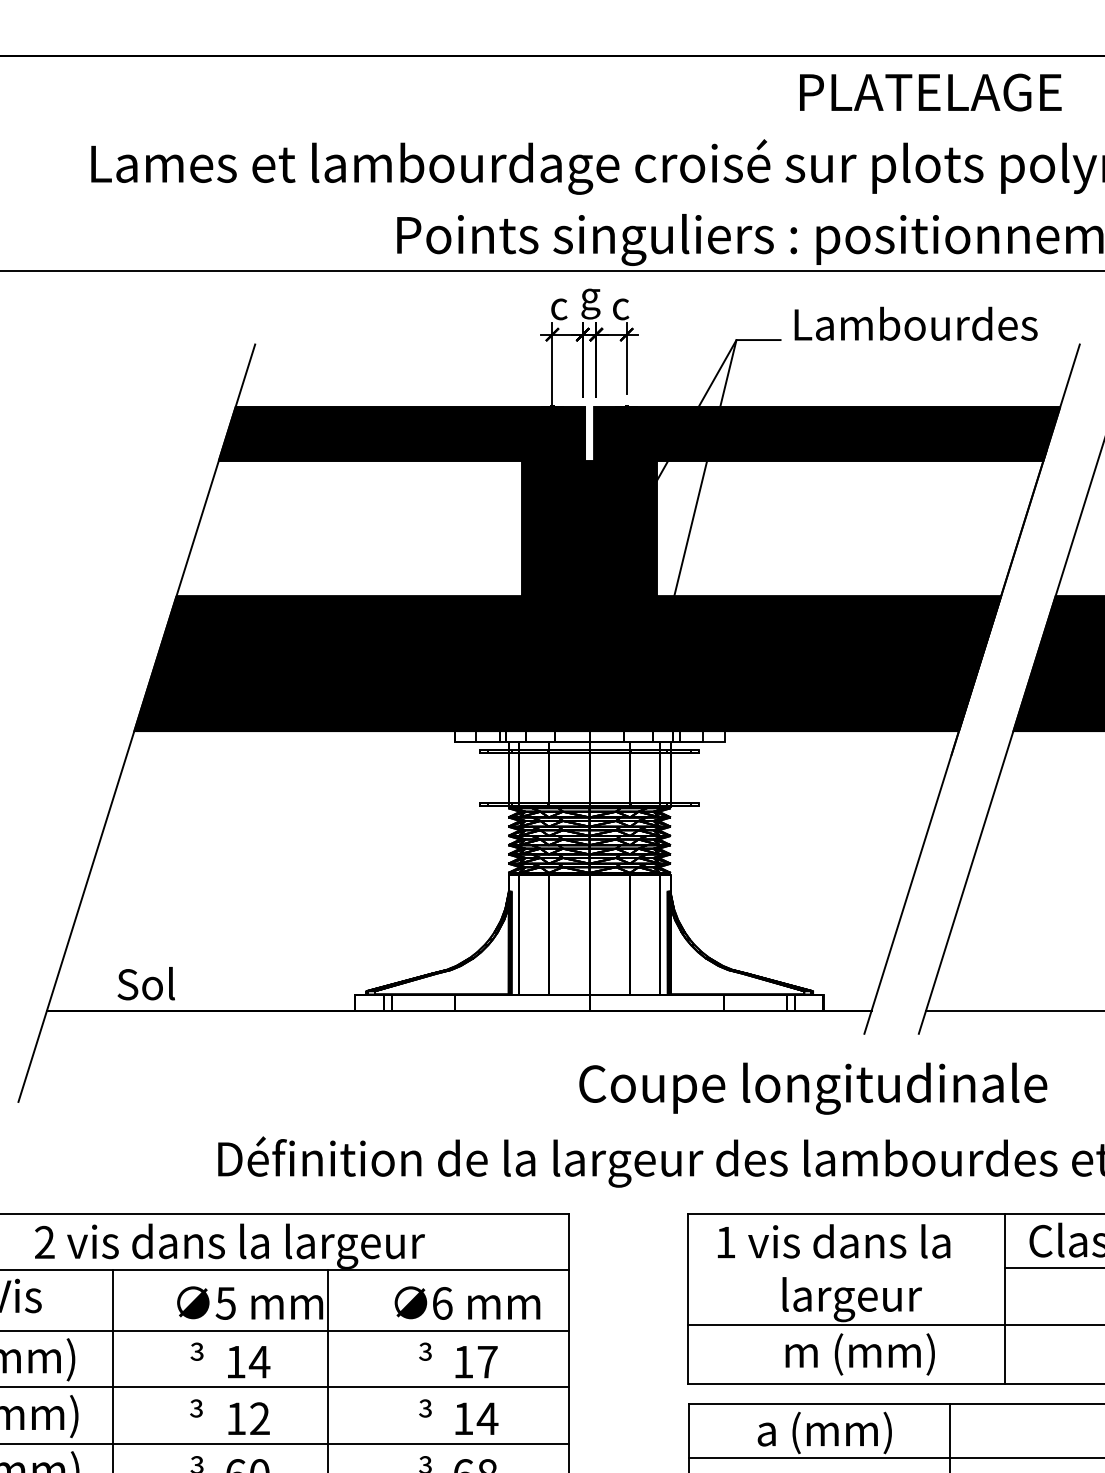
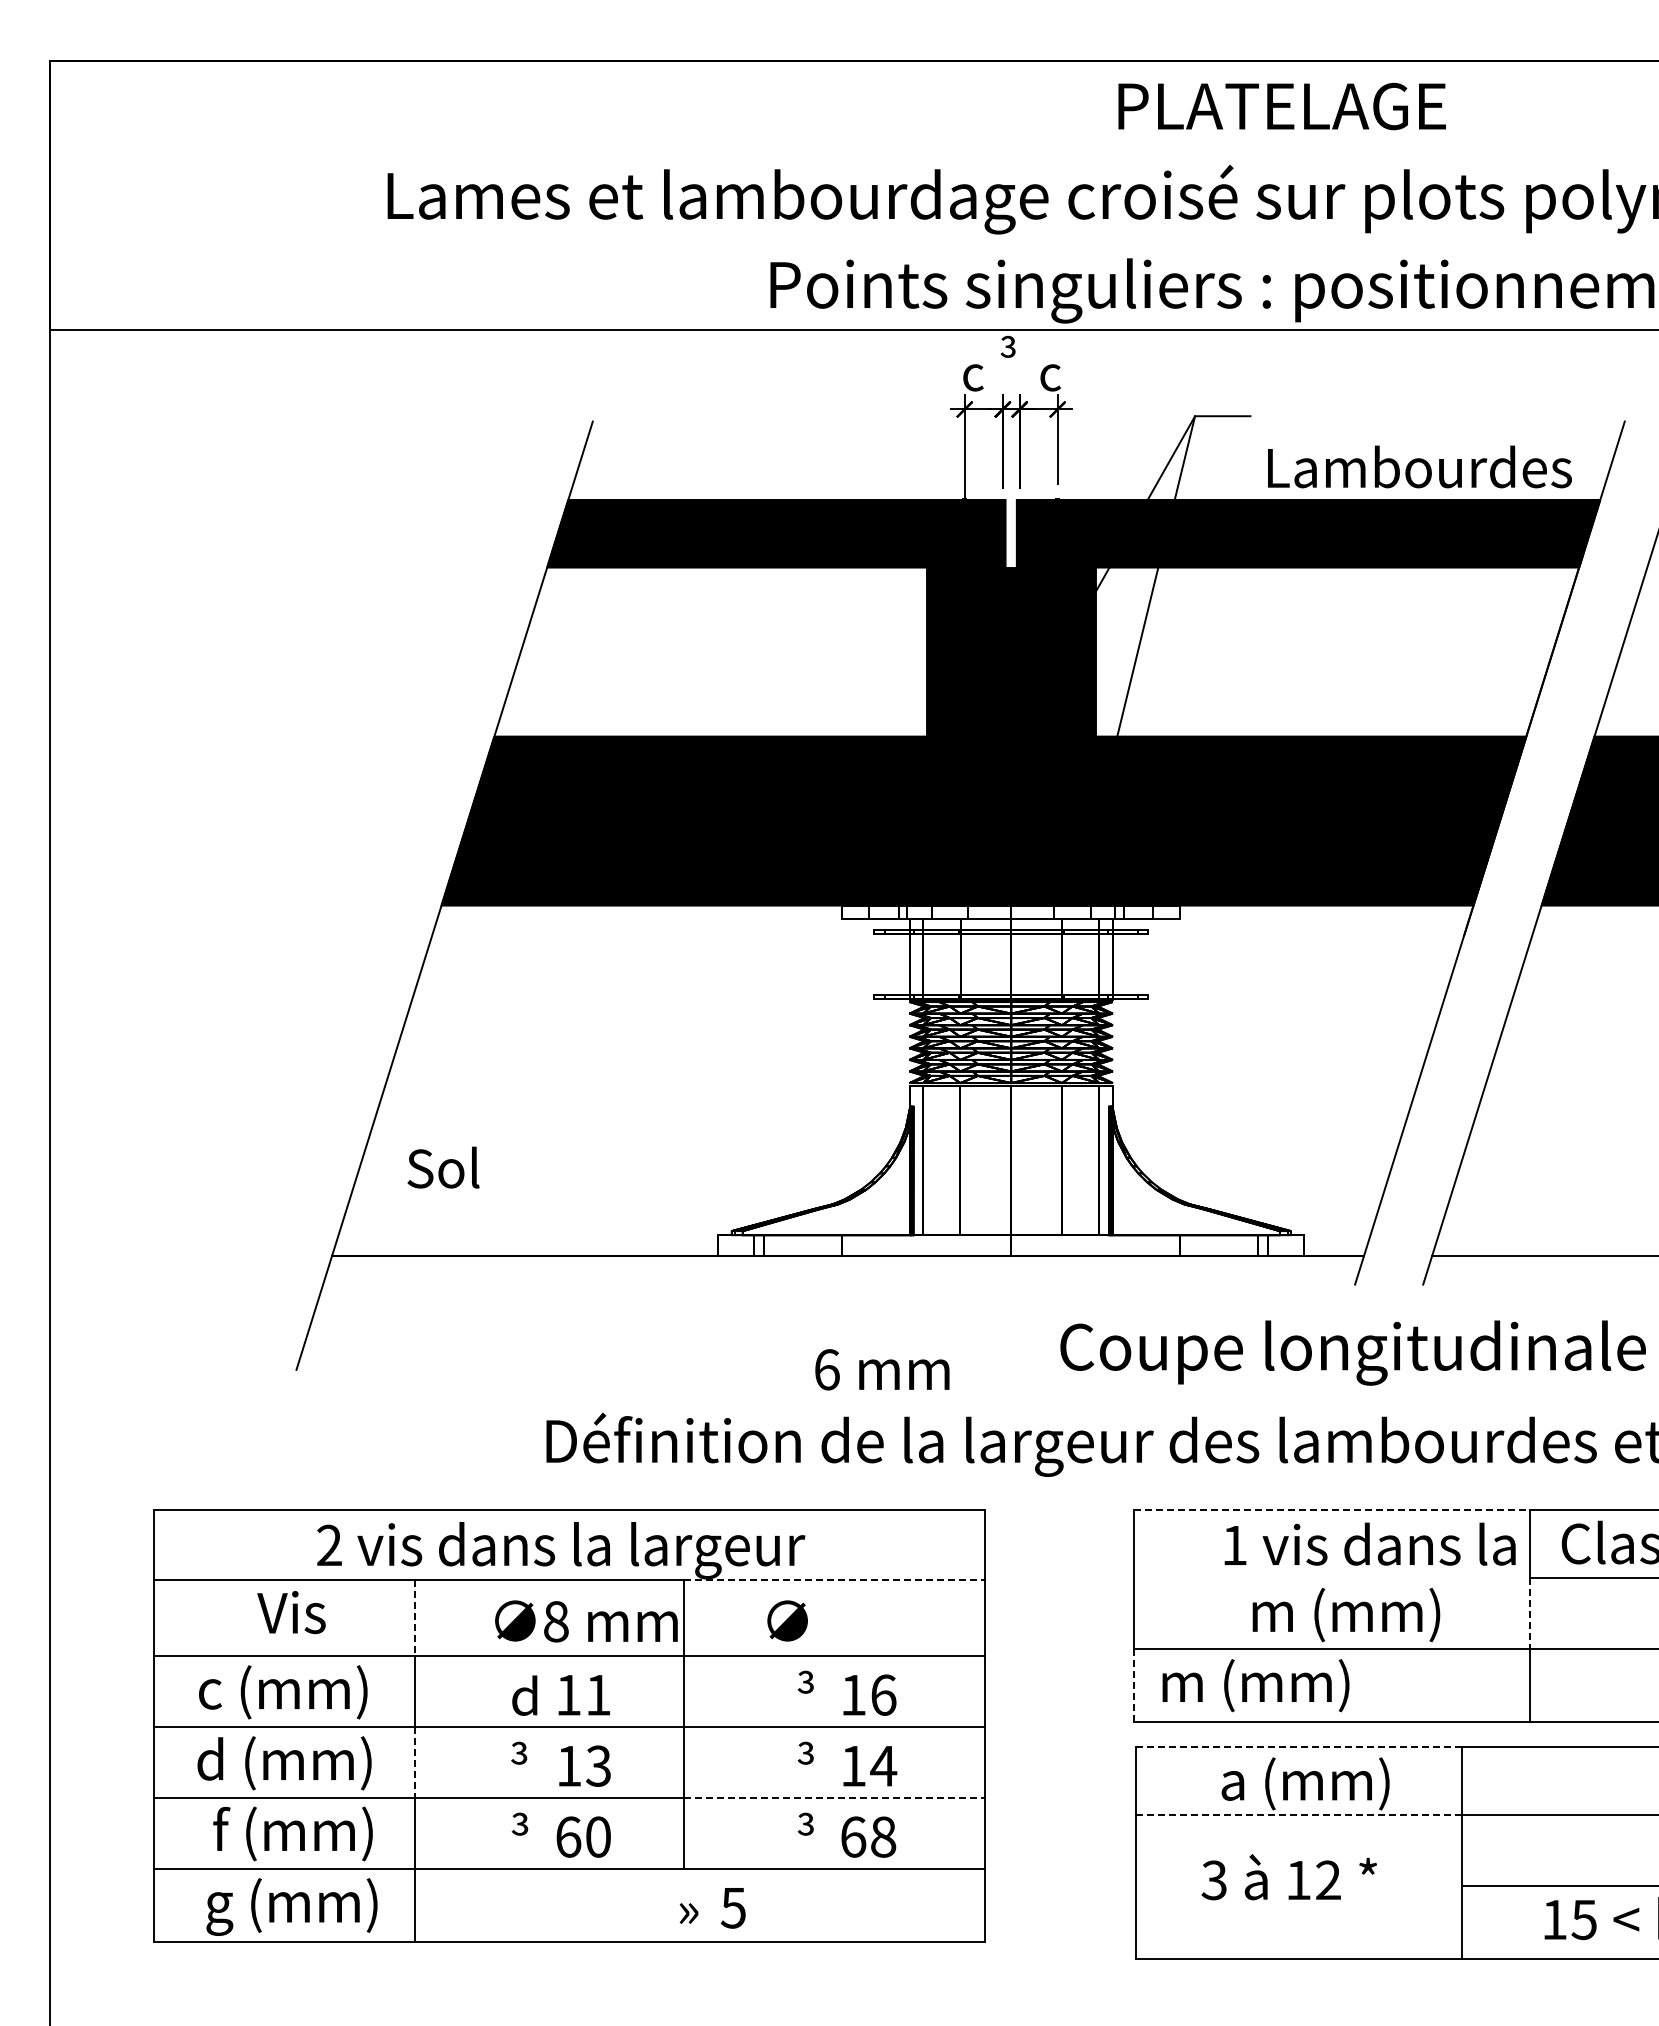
text: (930, 92) -> (1281, 106), moved
text: (590, 297) -> (1012, 362), g -> ³
text: (915, 323) -> (1419, 466), moved
text: (146, 983) -> (443, 1167), moved
text: (812, 1088) -> (1352, 1352), moved
line: (846, 1214) -> (1332, 1510), solid -> dashed
text: (833, 1240) -> (1369, 1543), moved
line: (448, 1270) -> (834, 1580), solid -> dashed
line: (1004, 1296) -> (1530, 1613), solid -> dashed
text: (857, 1299) -> (1346, 1616), largeur -> m (mm)
line: (113, 1300) -> (415, 1617), solid -> dashed
text: (225, 1303) -> (555, 1621), 5 -> 8
text: (486, 1303) -> (882, 1369), moved
line: (687, 1354) -> (1133, 1685), solid -> dashed
text: (859, 1354) -> (1255, 1685), moved
text: (200, 1359) -> (524, 1692), ³ -> d
text: (487, 1361) -> (883, 1694), 17 -> 16
text: (258, 1362) -> (597, 1695), 14 -> 11
line: (819, 1403) -> (1299, 1747), solid -> dashed
line: (113, 1415) -> (415, 1762), solid -> dashed
text: (259, 1418) -> (598, 1765), 12 -> 13
line: (448, 1443) -> (834, 1797), solid -> dashed
line: (819, 1457) -> (1299, 1814), solid -> dashed

